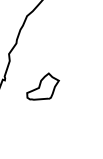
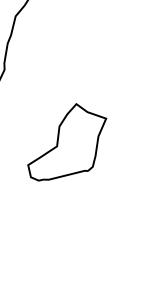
part: (42, 86) -> (65, 140), size x1.43

